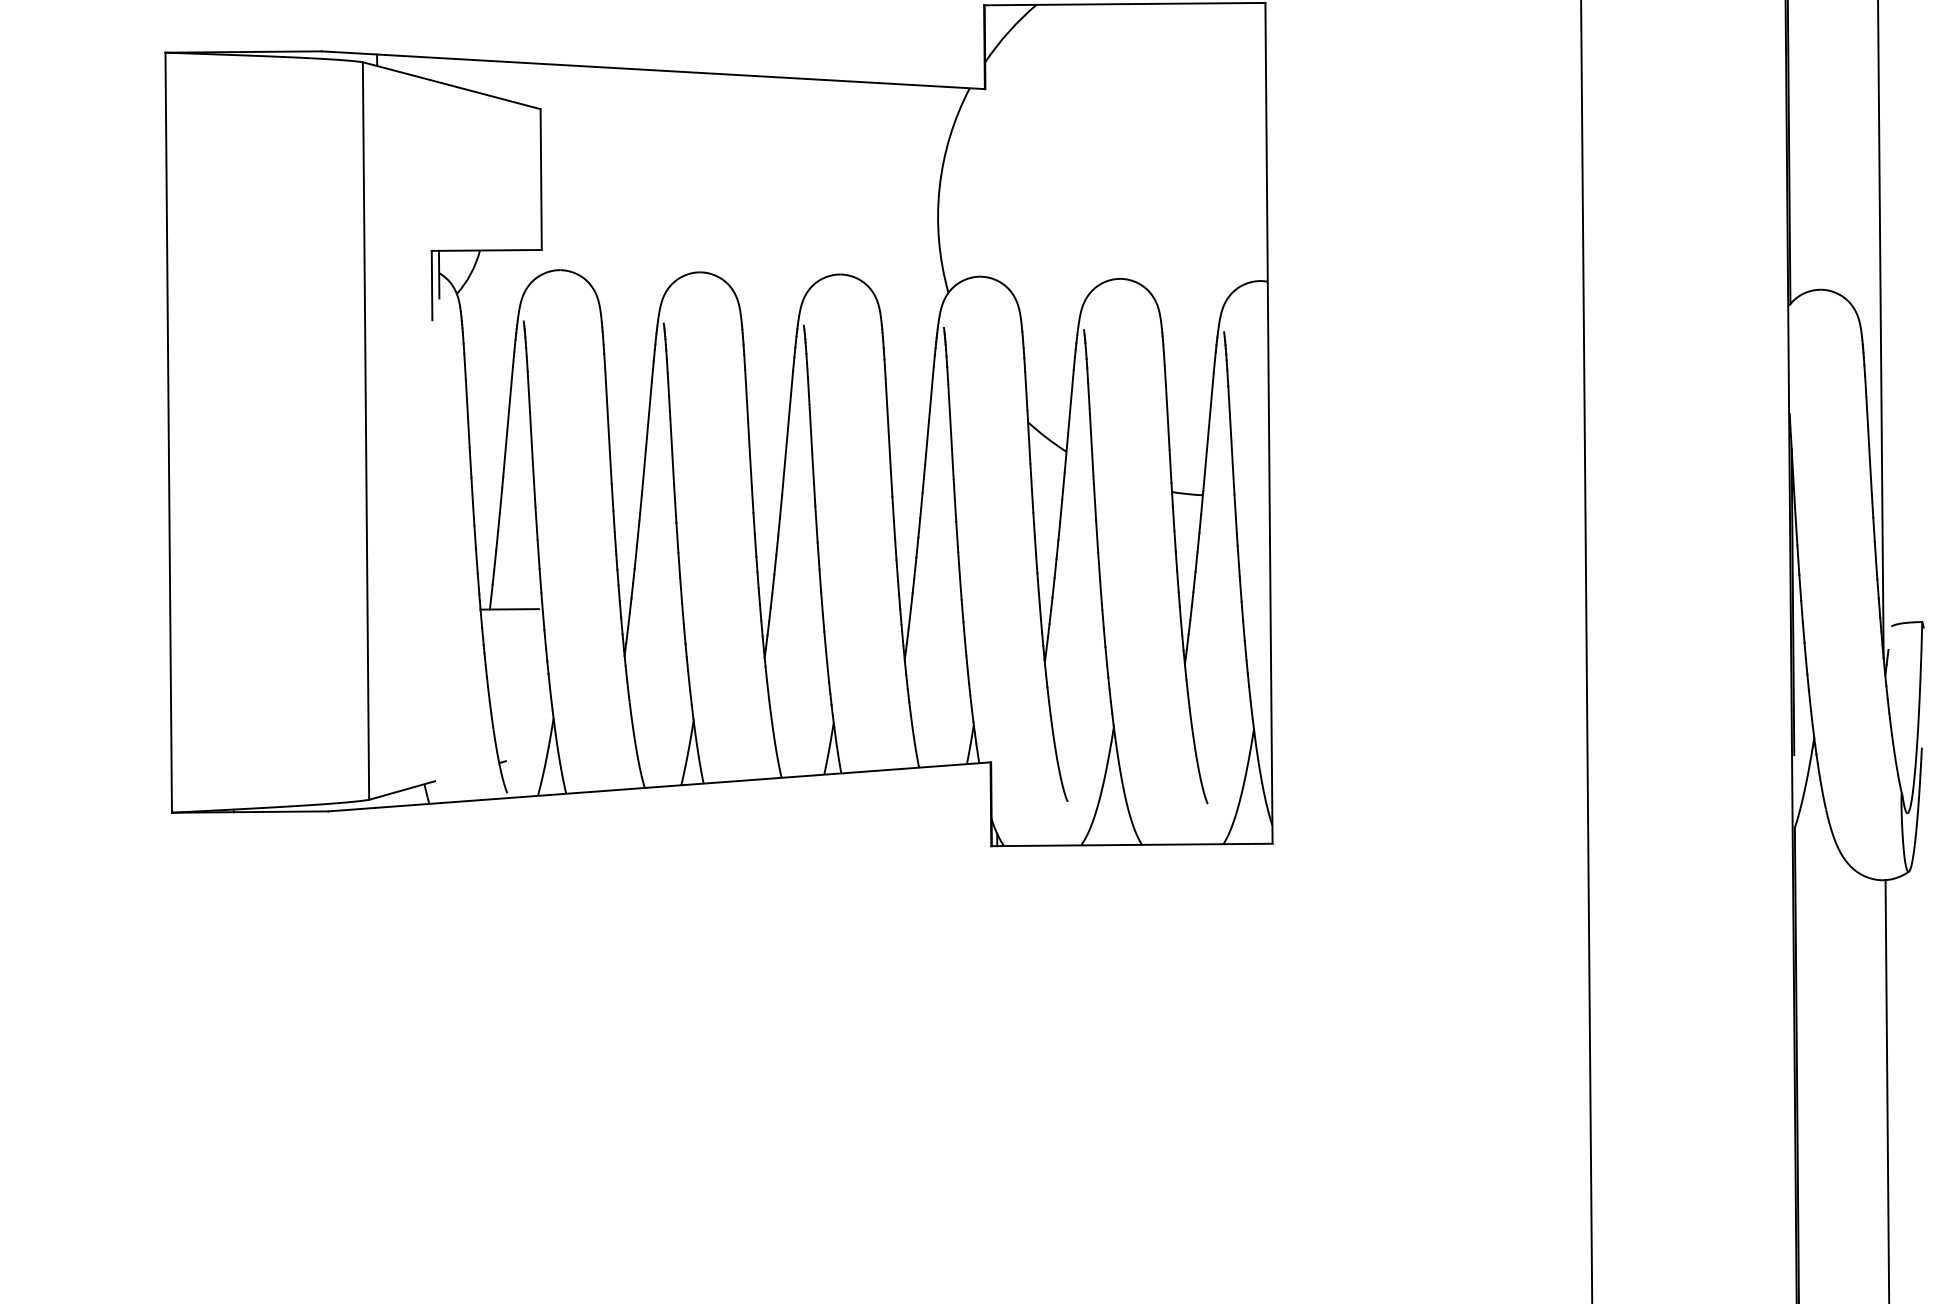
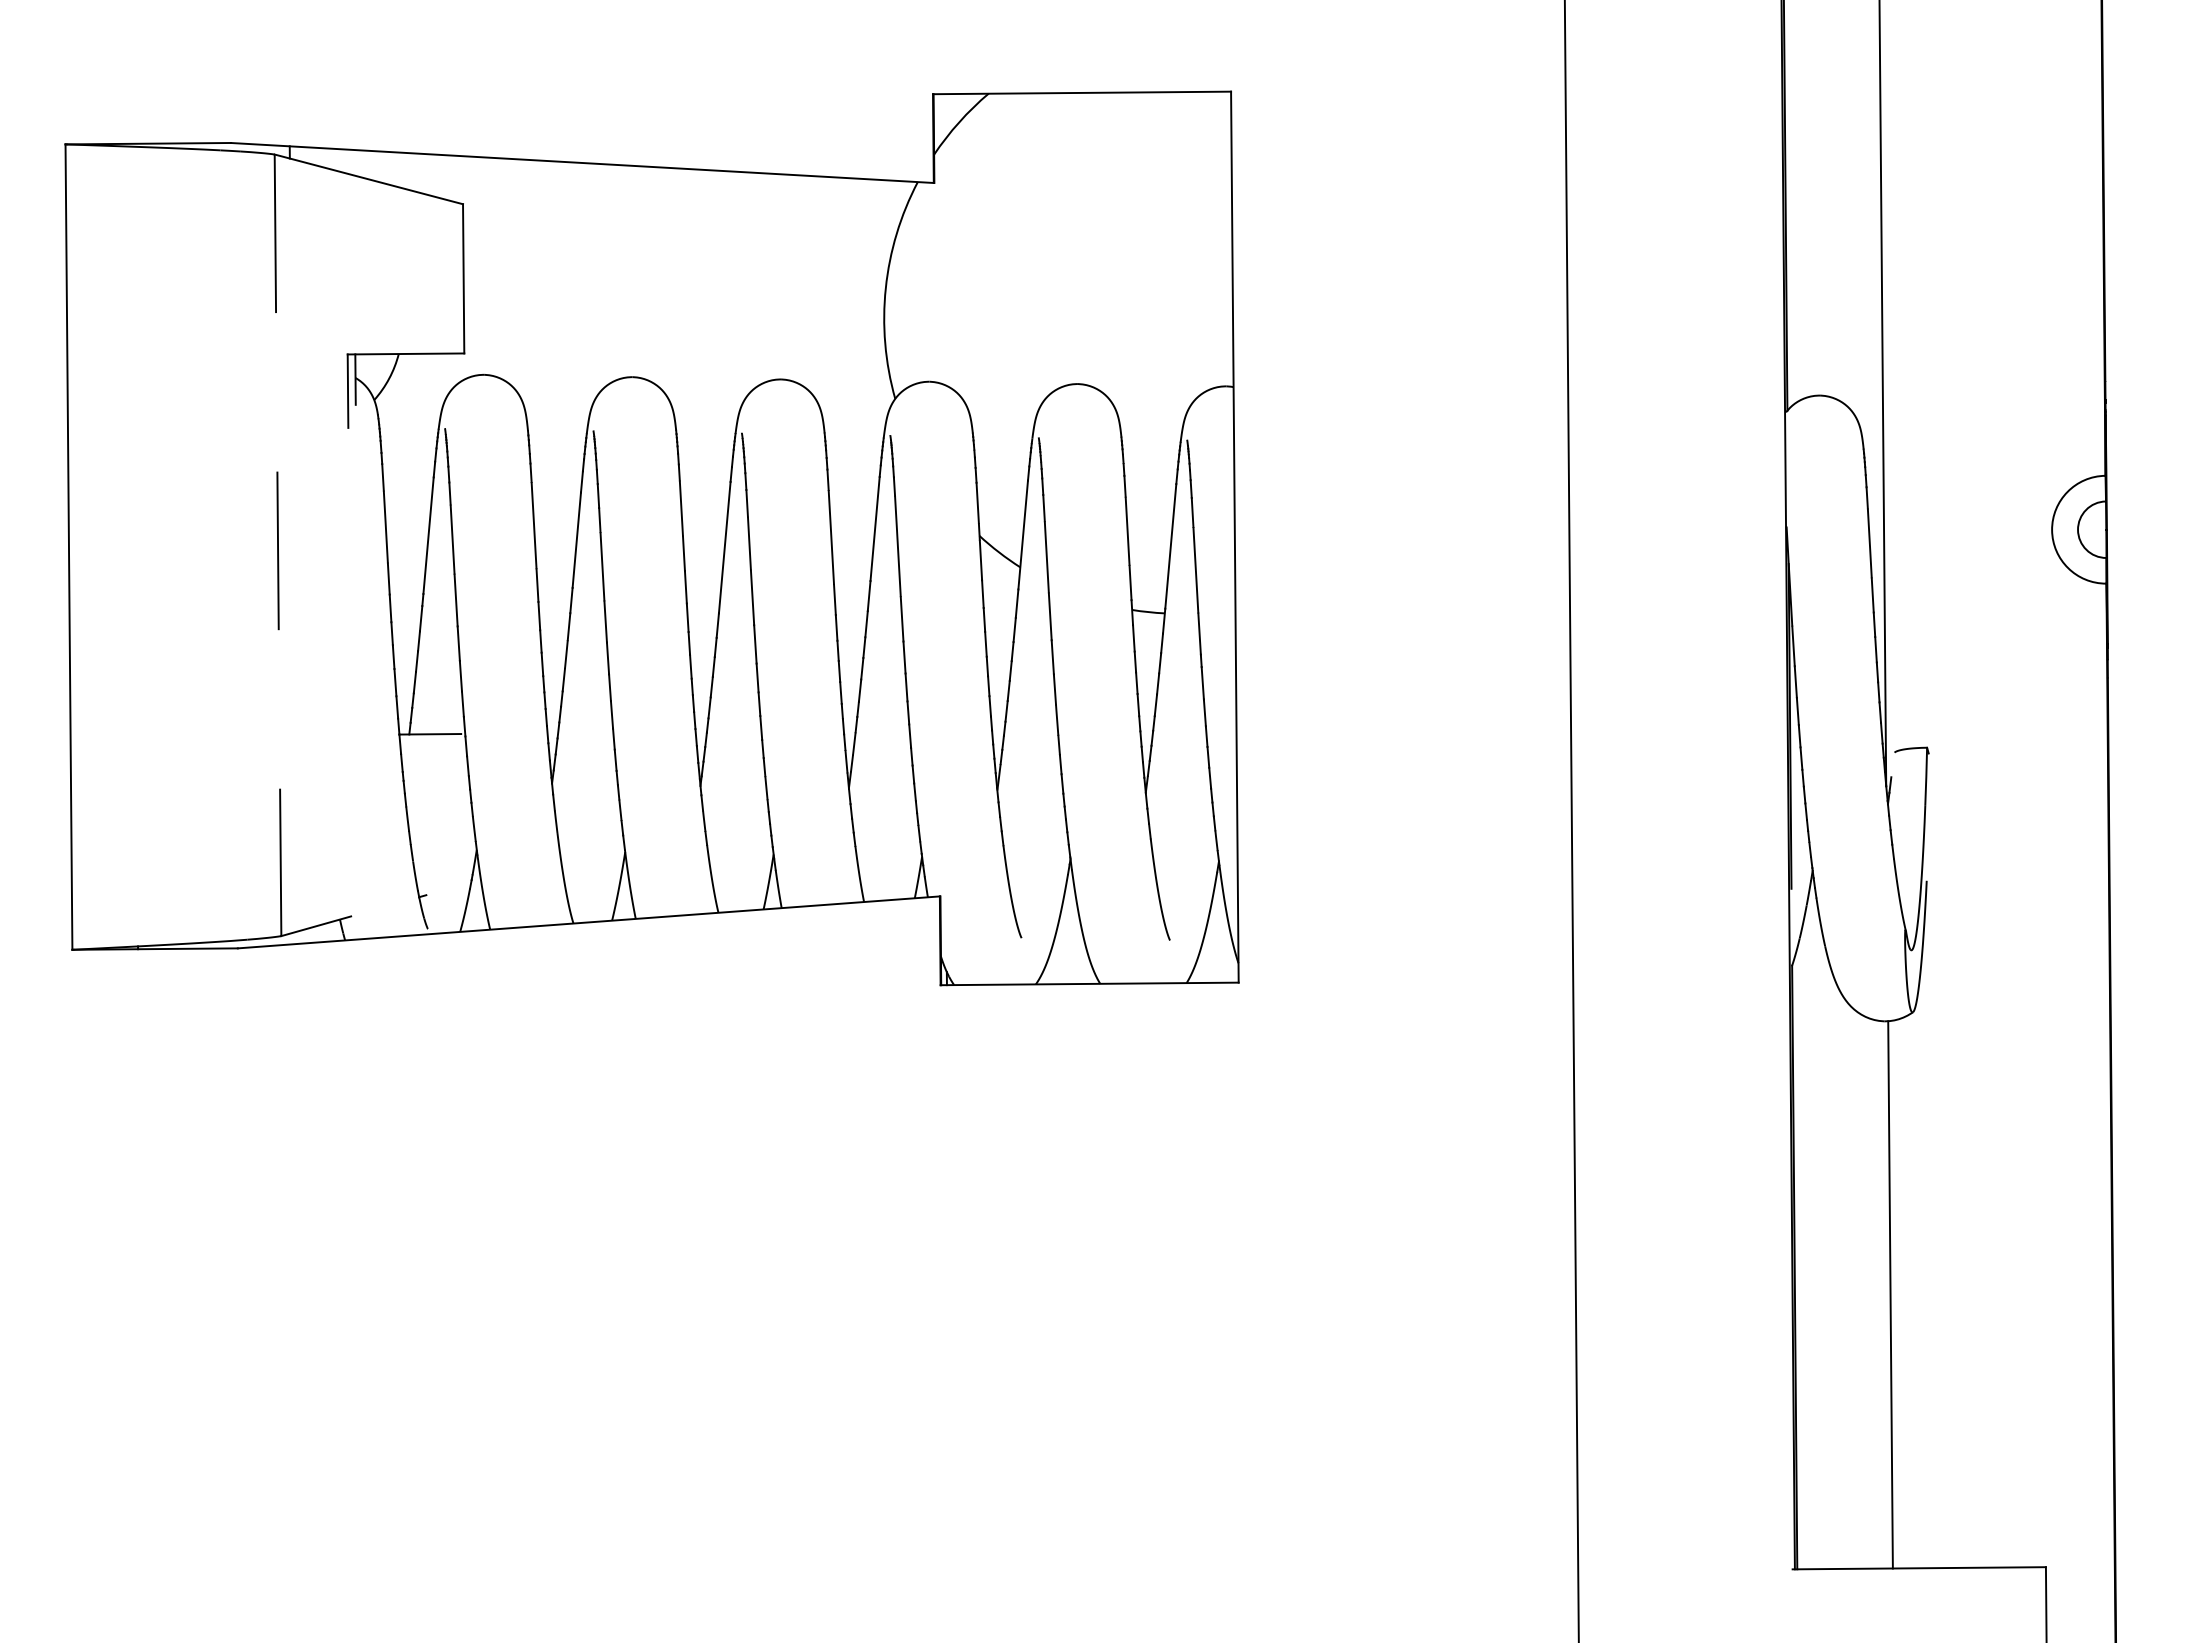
line: (366, 431) -> (278, 545), solid -> dashed

